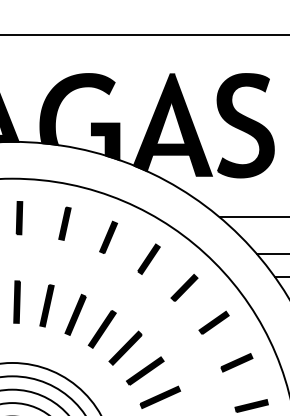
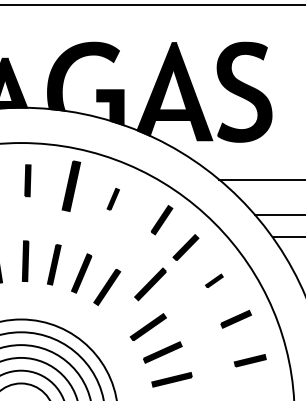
part: (65, 223) -> (71, 185), size x1.6
part: (108, 237) -> (113, 199), size x0.7
part: (148, 259) -> (161, 220), moved
part: (214, 322) -> (214, 280), size x0.6
part: (125, 348) -> (150, 284), moved

